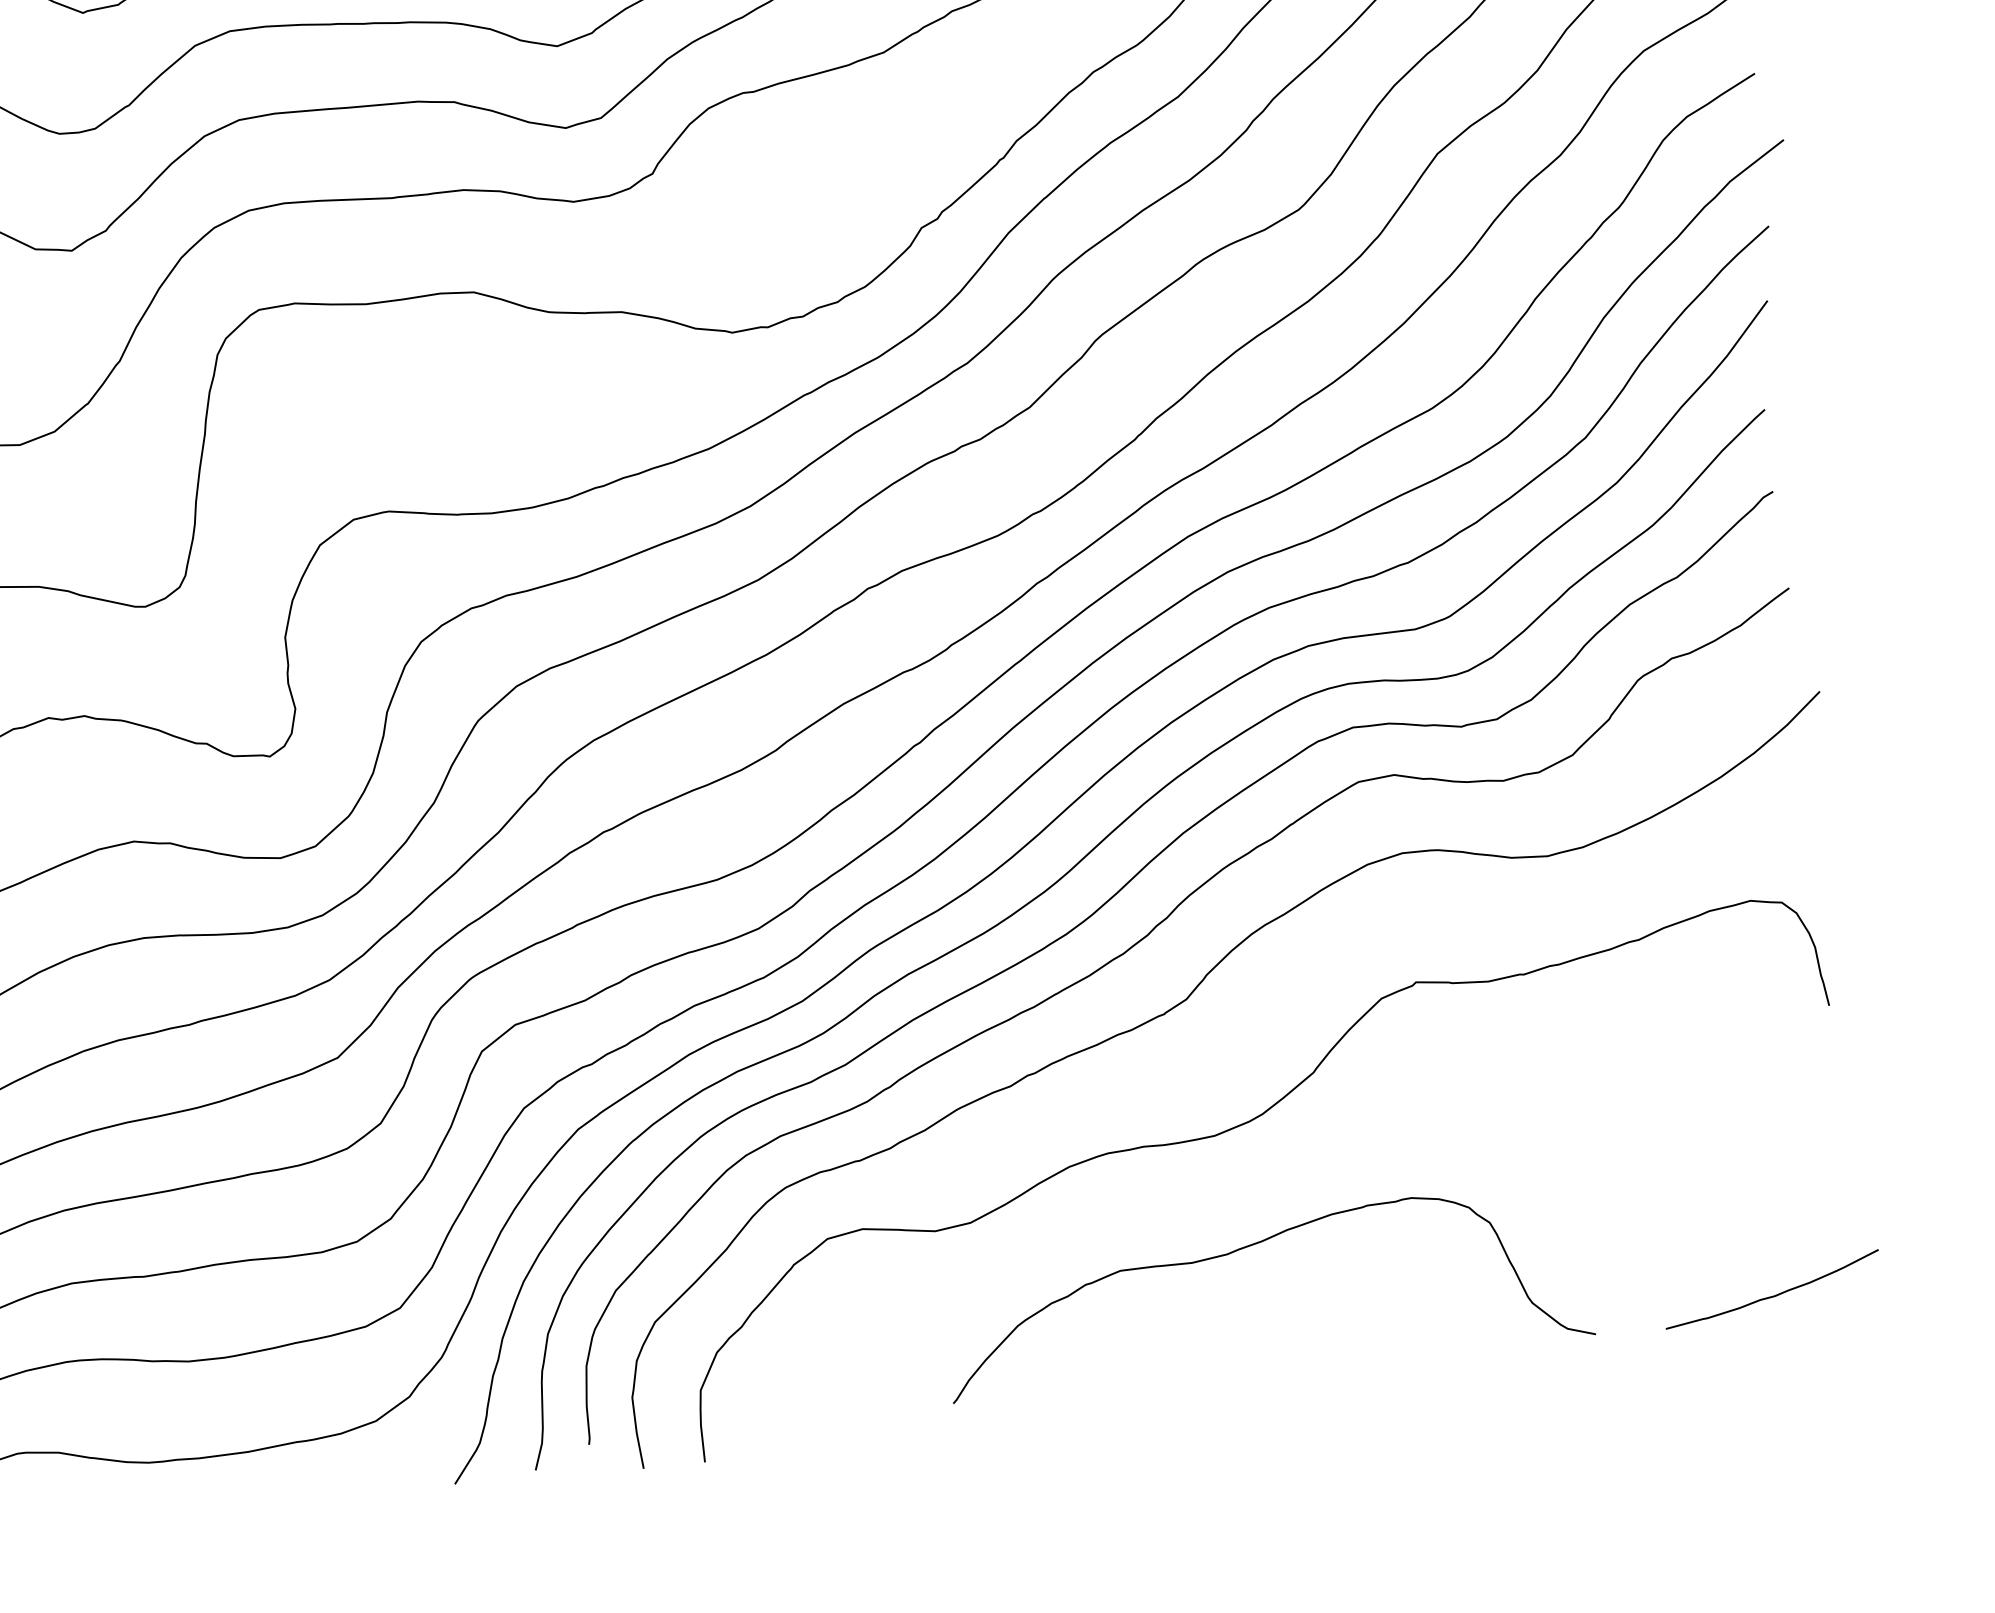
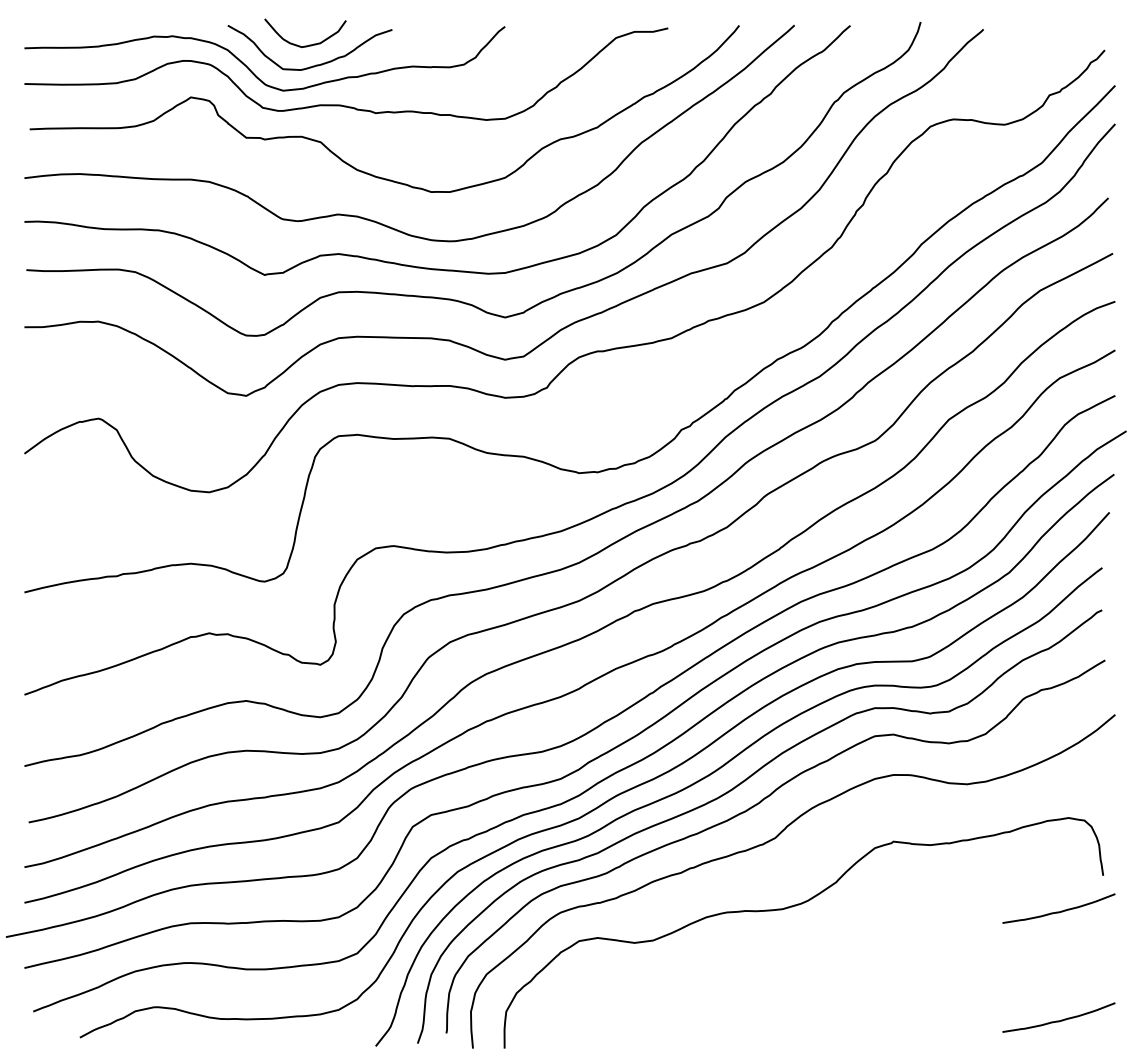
curve: (1749, 1084) -> (1058, 911), added
curve: (1250, 1248) -> (794, 968), removed

